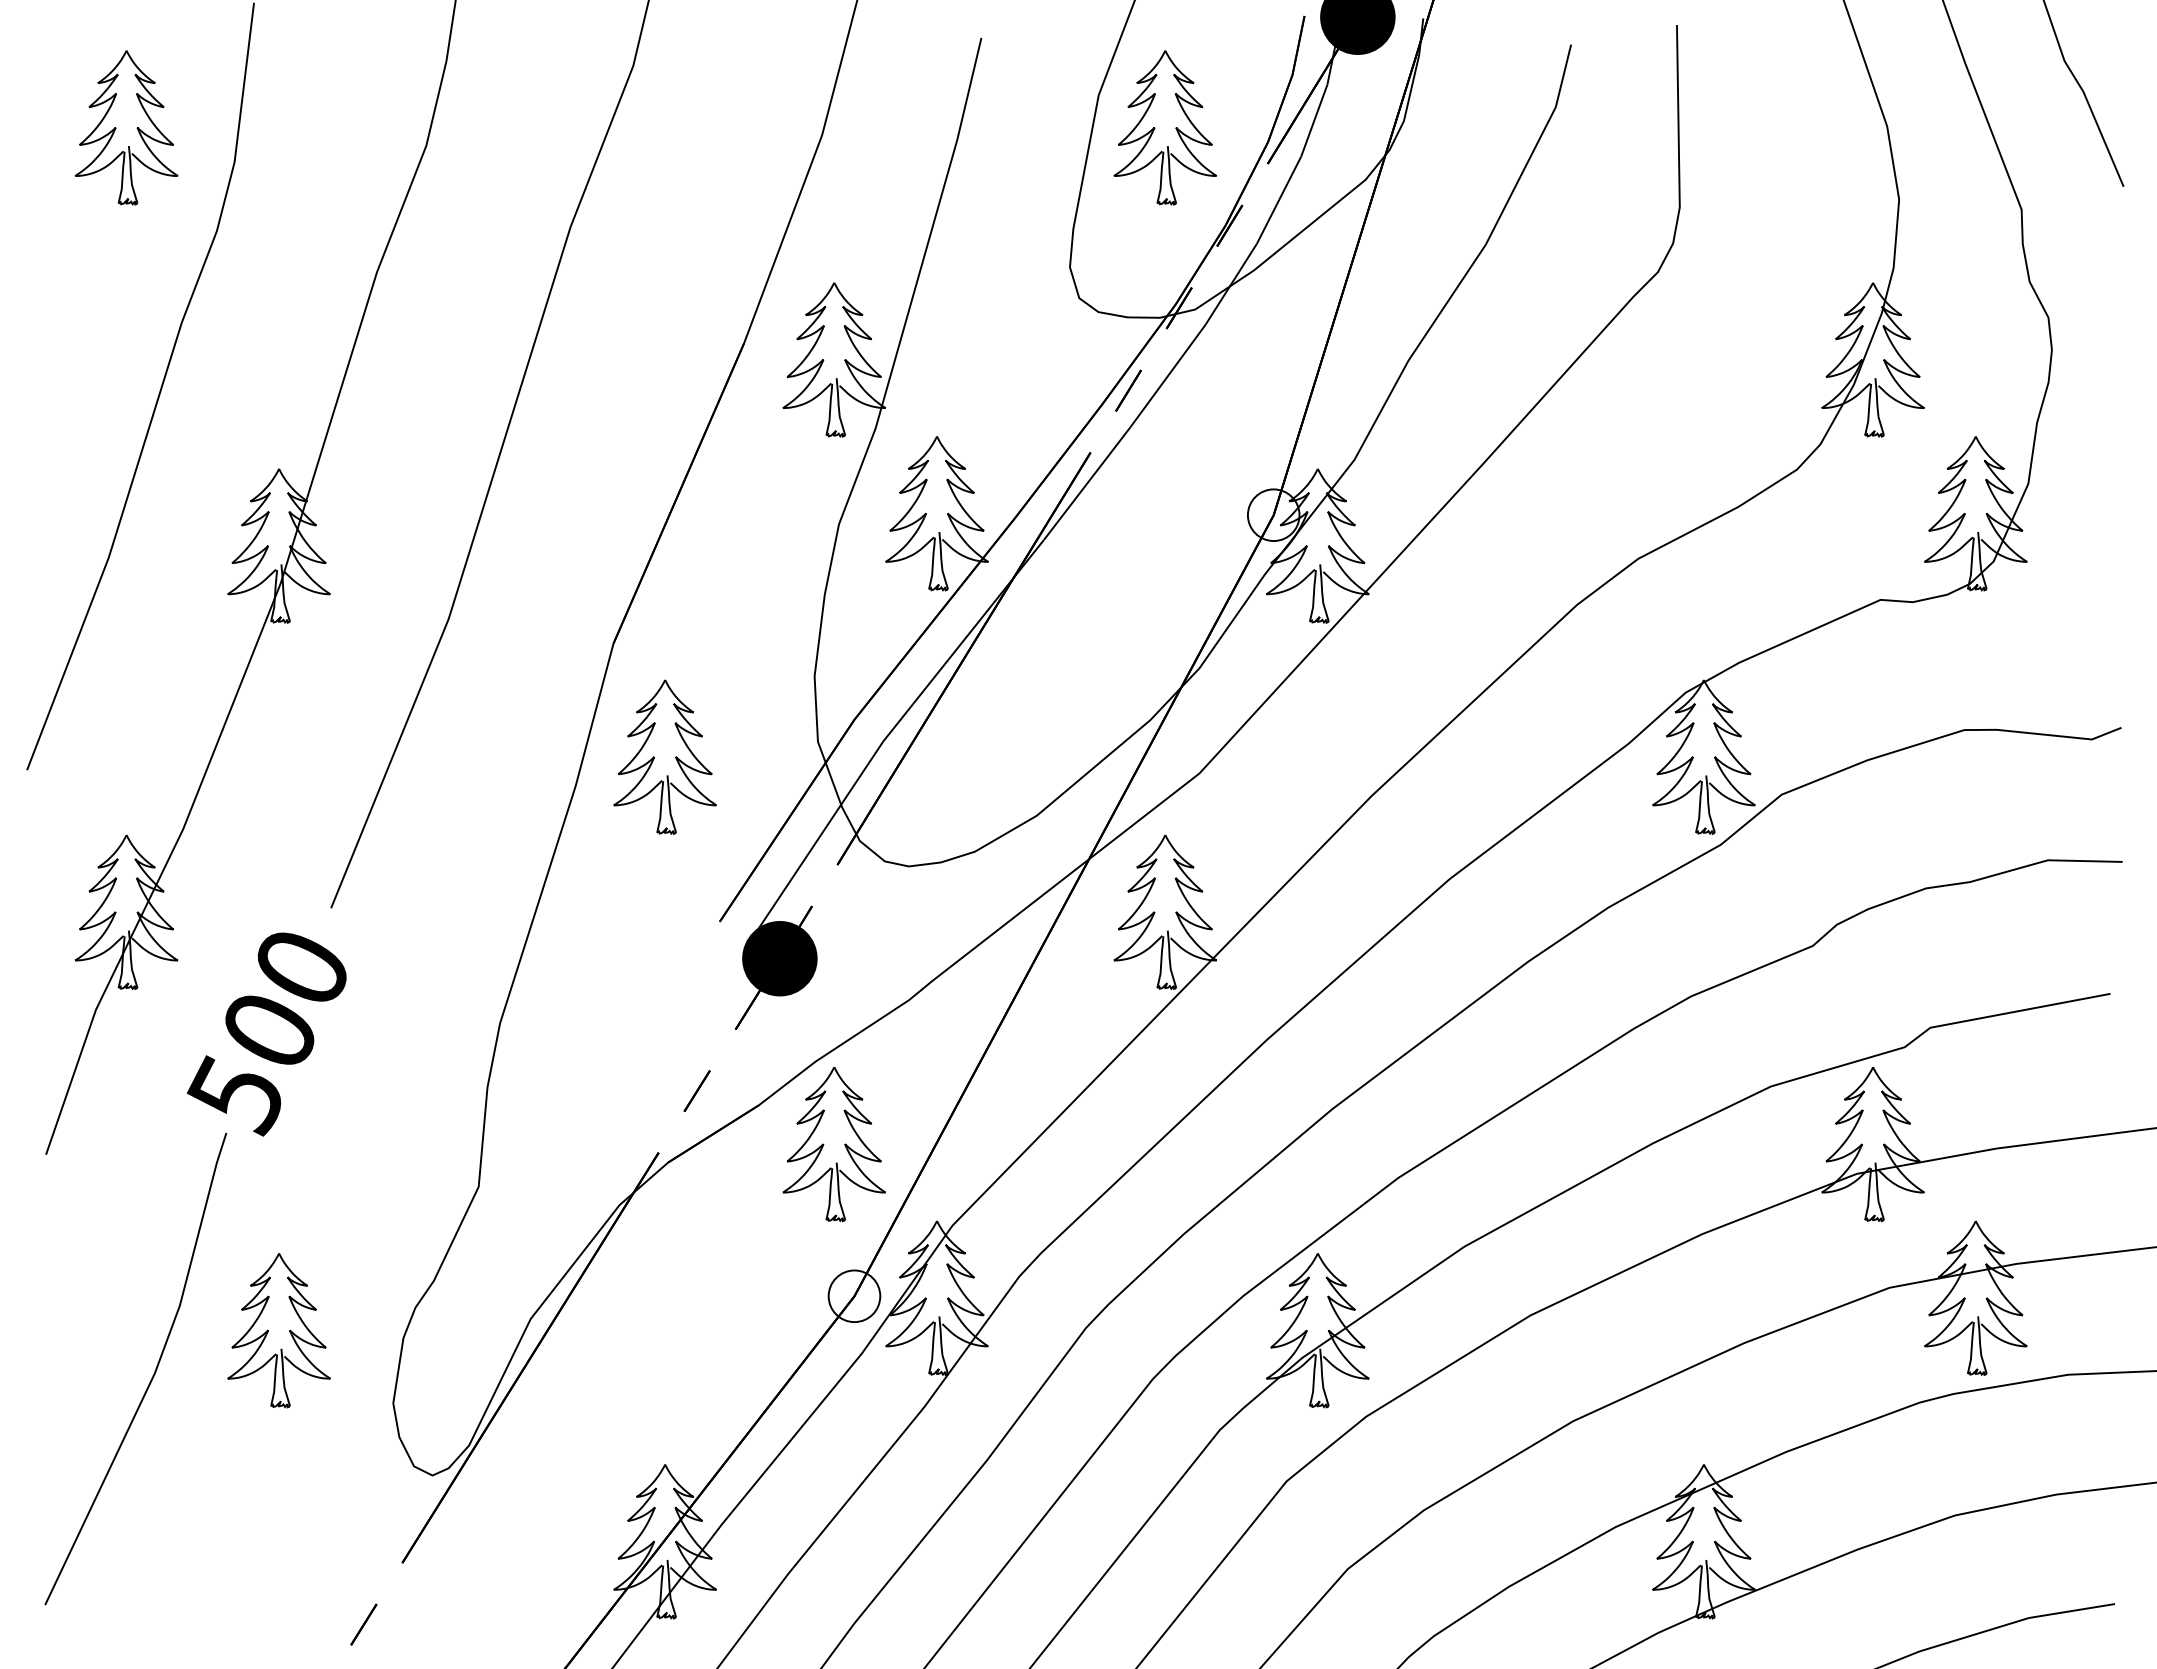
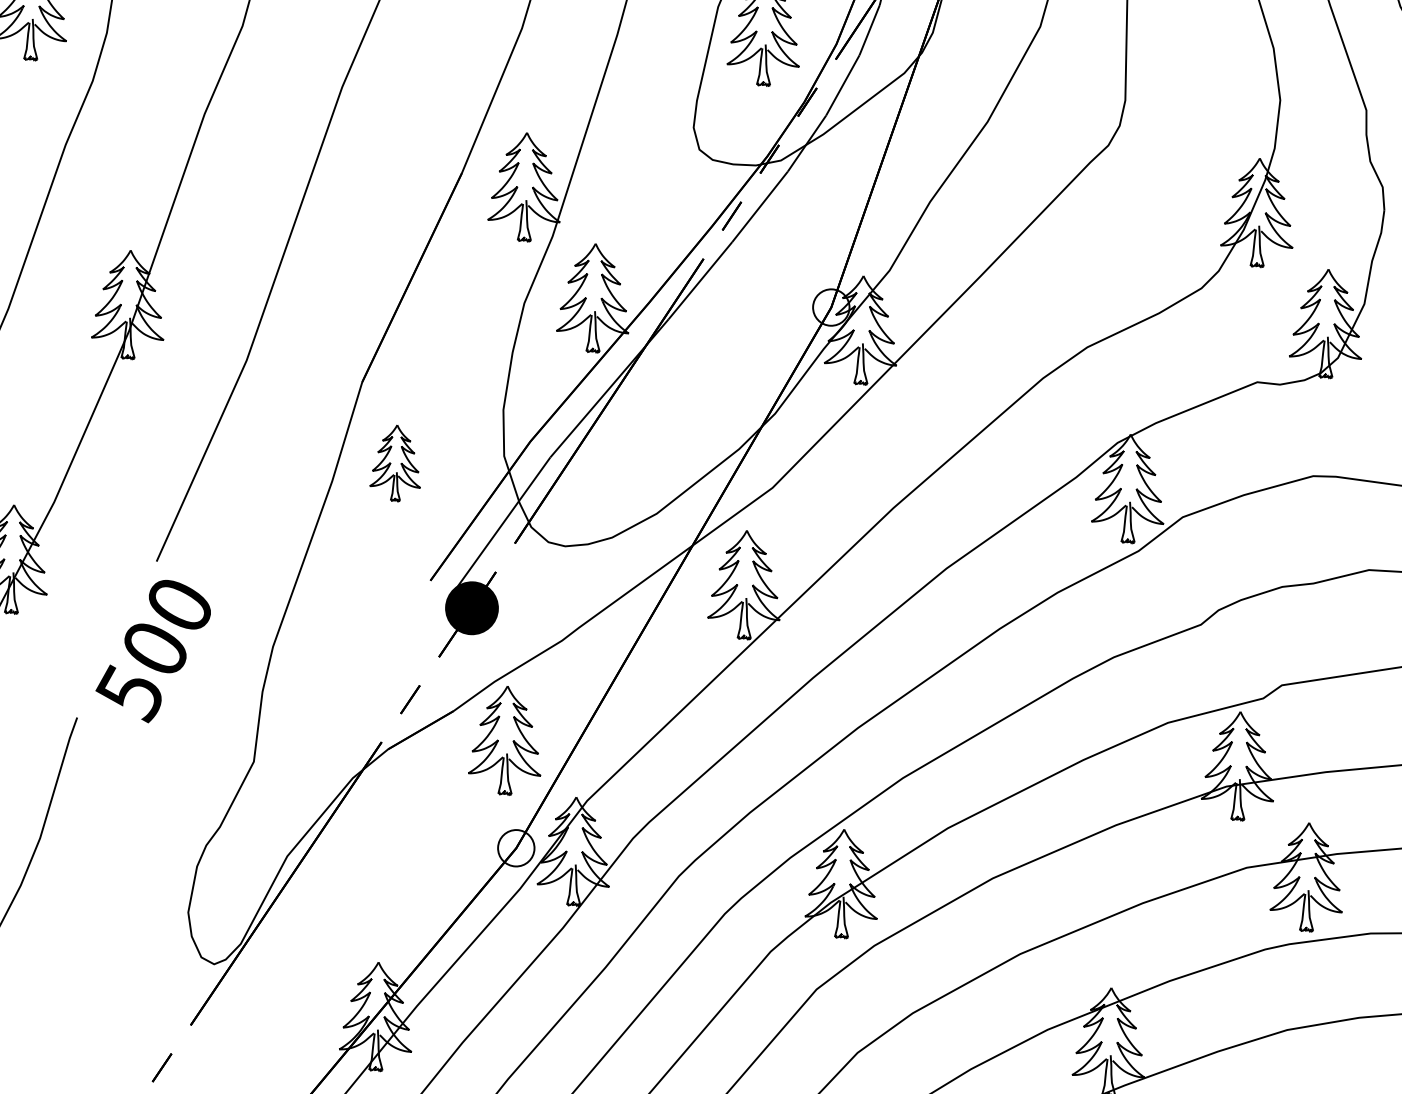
part: (664, 756) -> (395, 462), size x0.7
text: (266, 1034) -> (153, 651), moved
part: (278, 1330) -> (109, 858), removed

